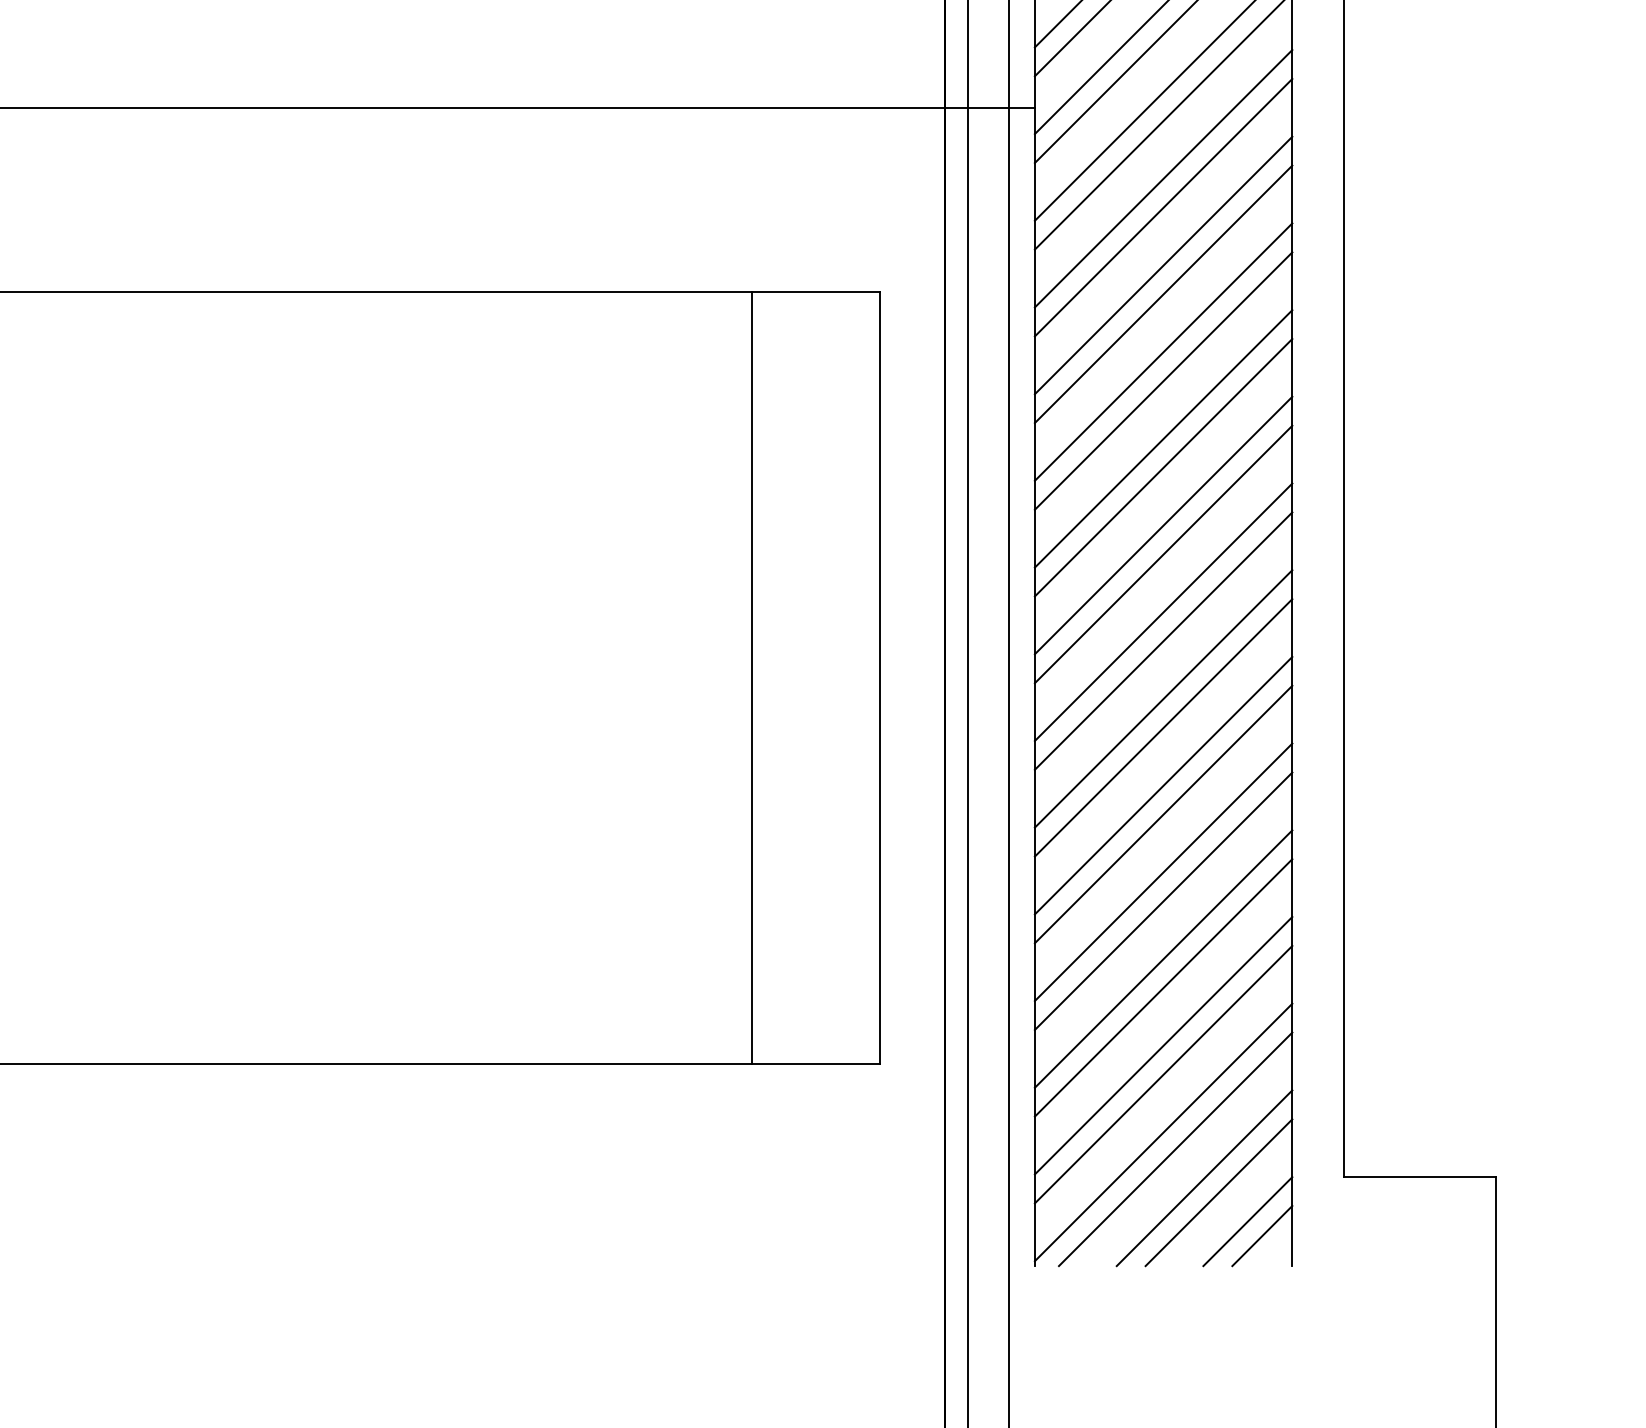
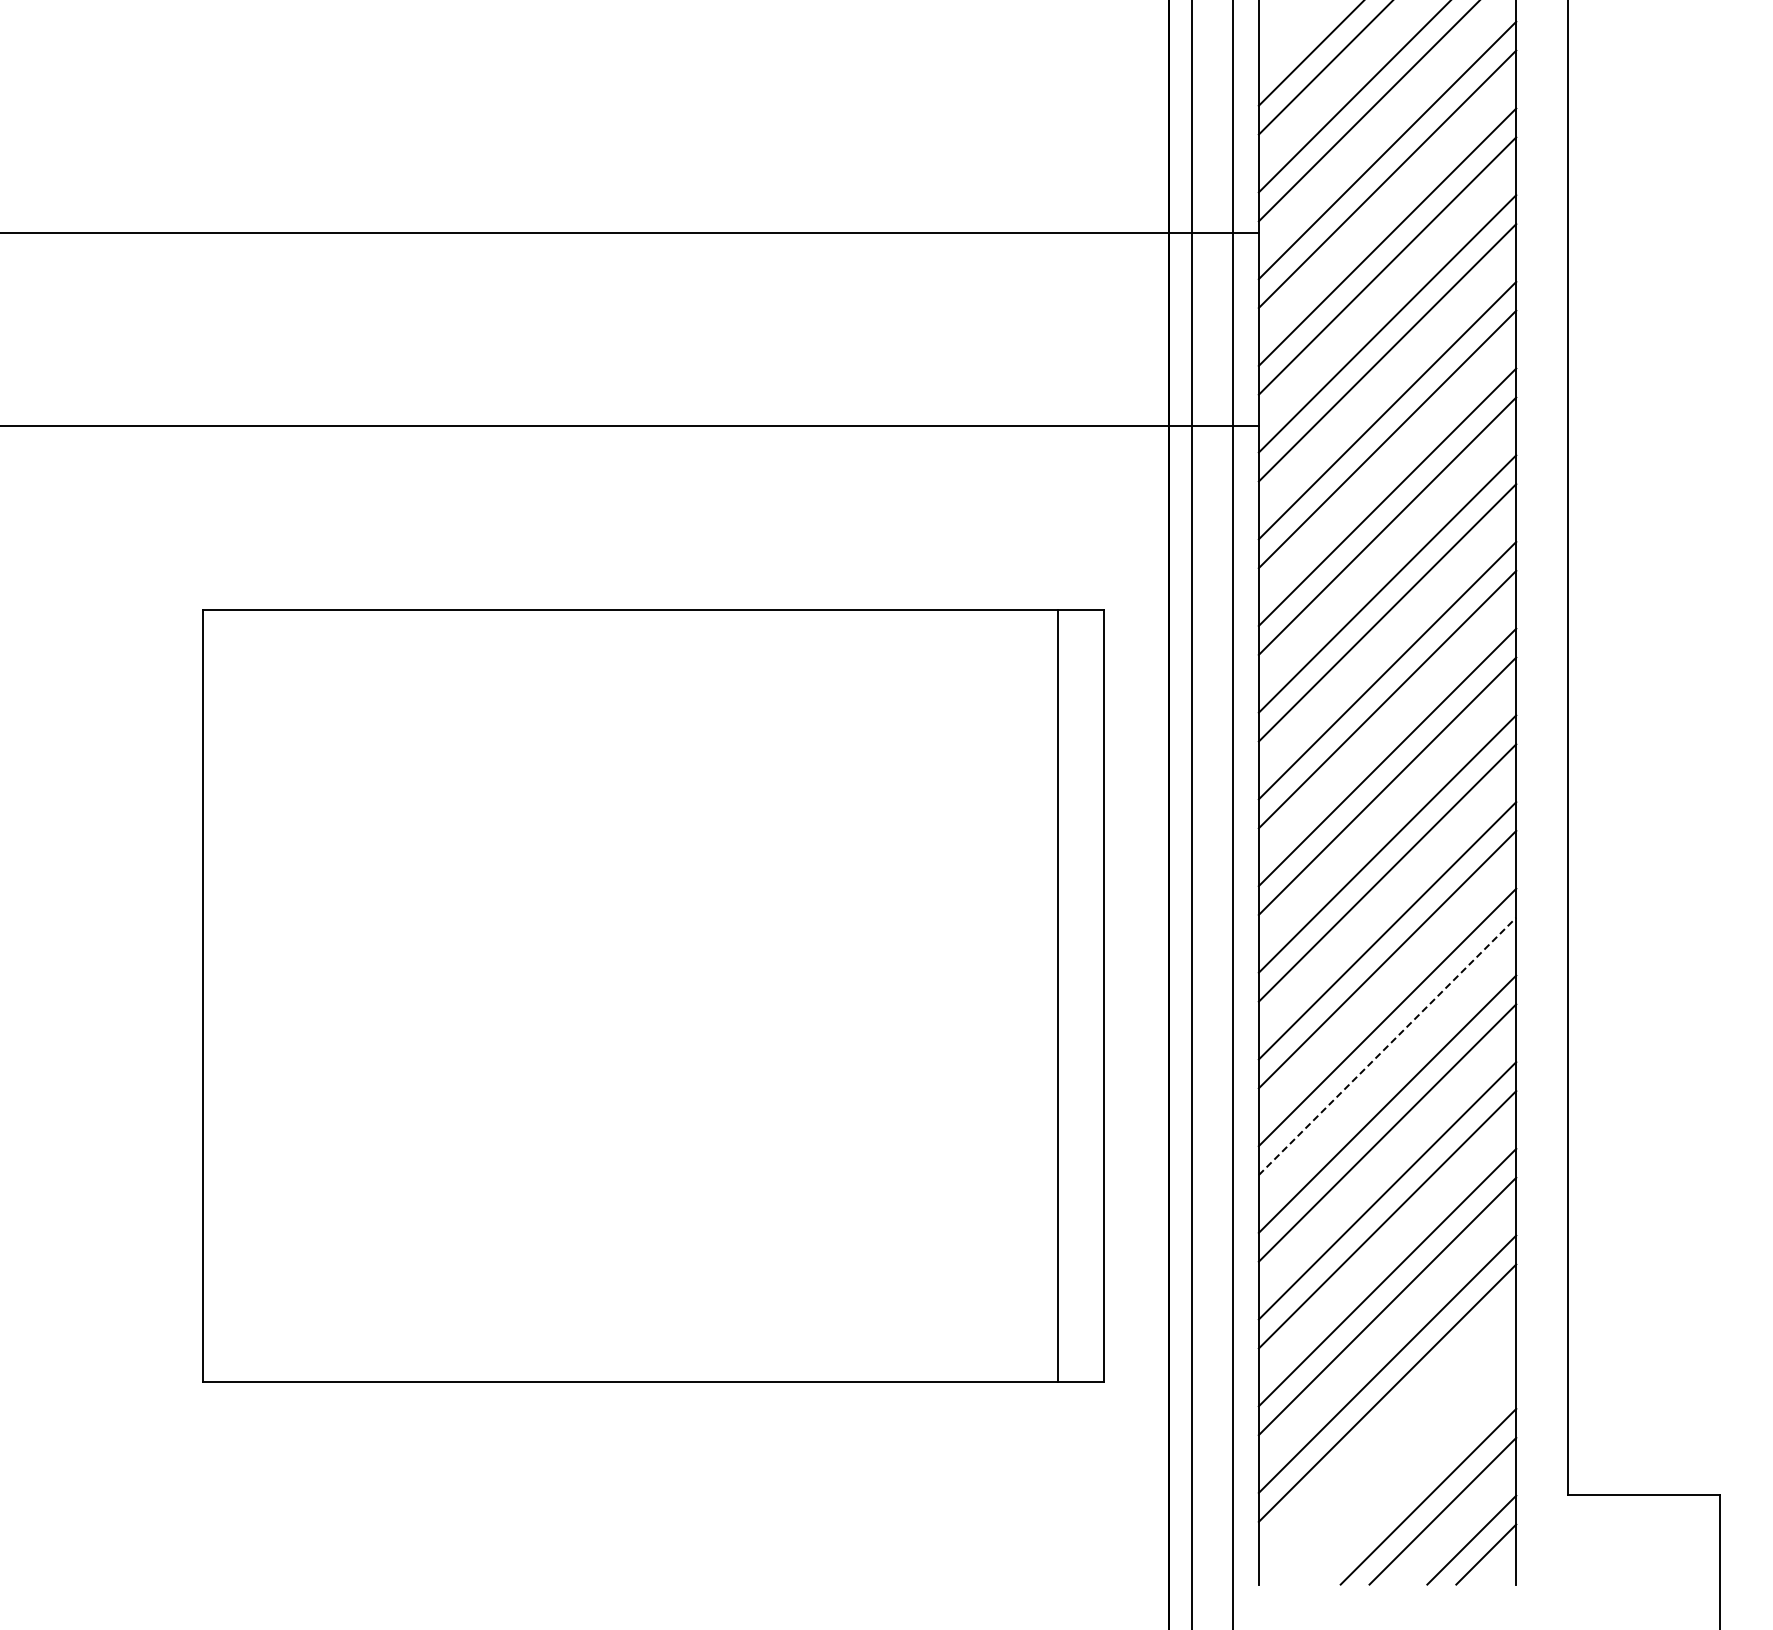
line: (751, 677) -> (1057, 996), moved
line: (1163, 727) -> (1387, 1046), solid -> dashed
line: (1163, 1131) -> (1387, 1450), removed
line: (1175, 1148) -> (1399, 1467), removed

